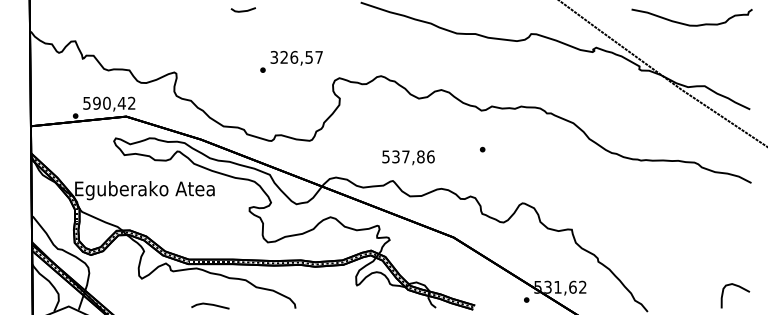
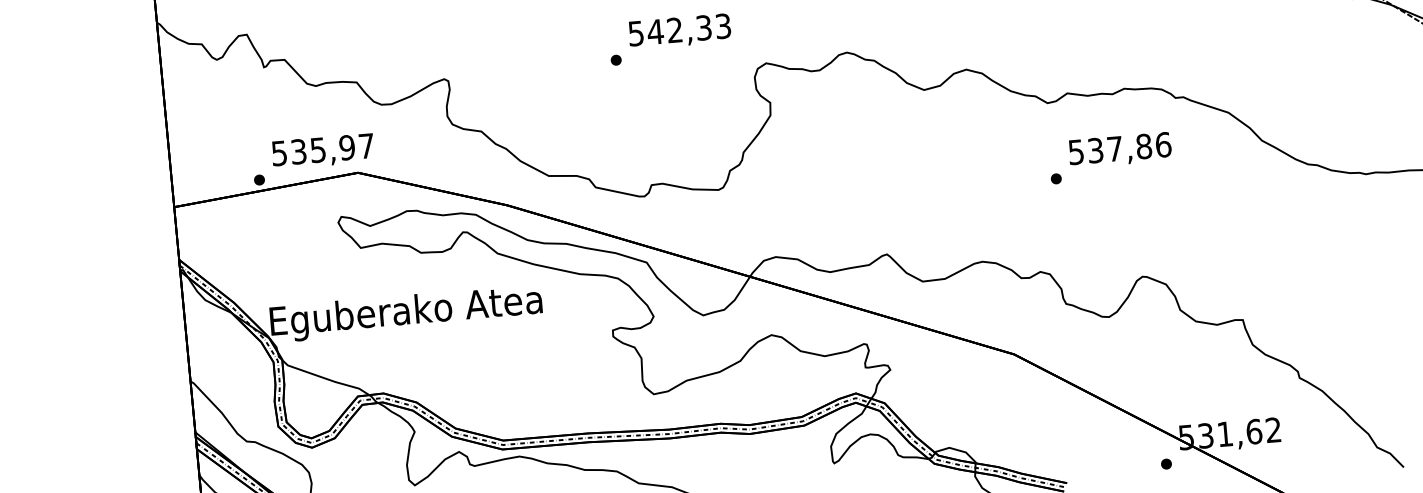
text: (296, 56) -> (679, 28), 326,57 -> 542,33
text: (114, 102) -> (332, 147), 590,42 -> 535,97
text: (408, 157) -> (1120, 149), moved

